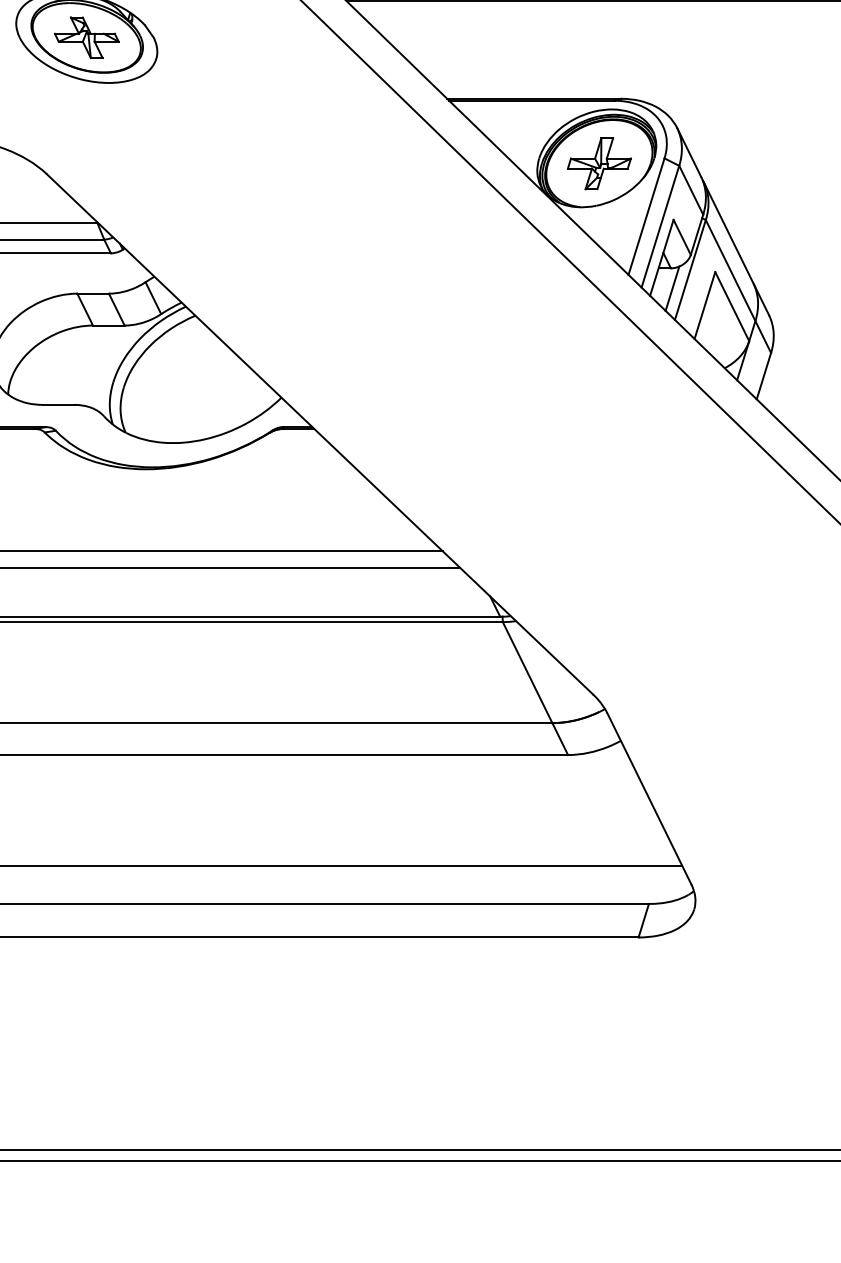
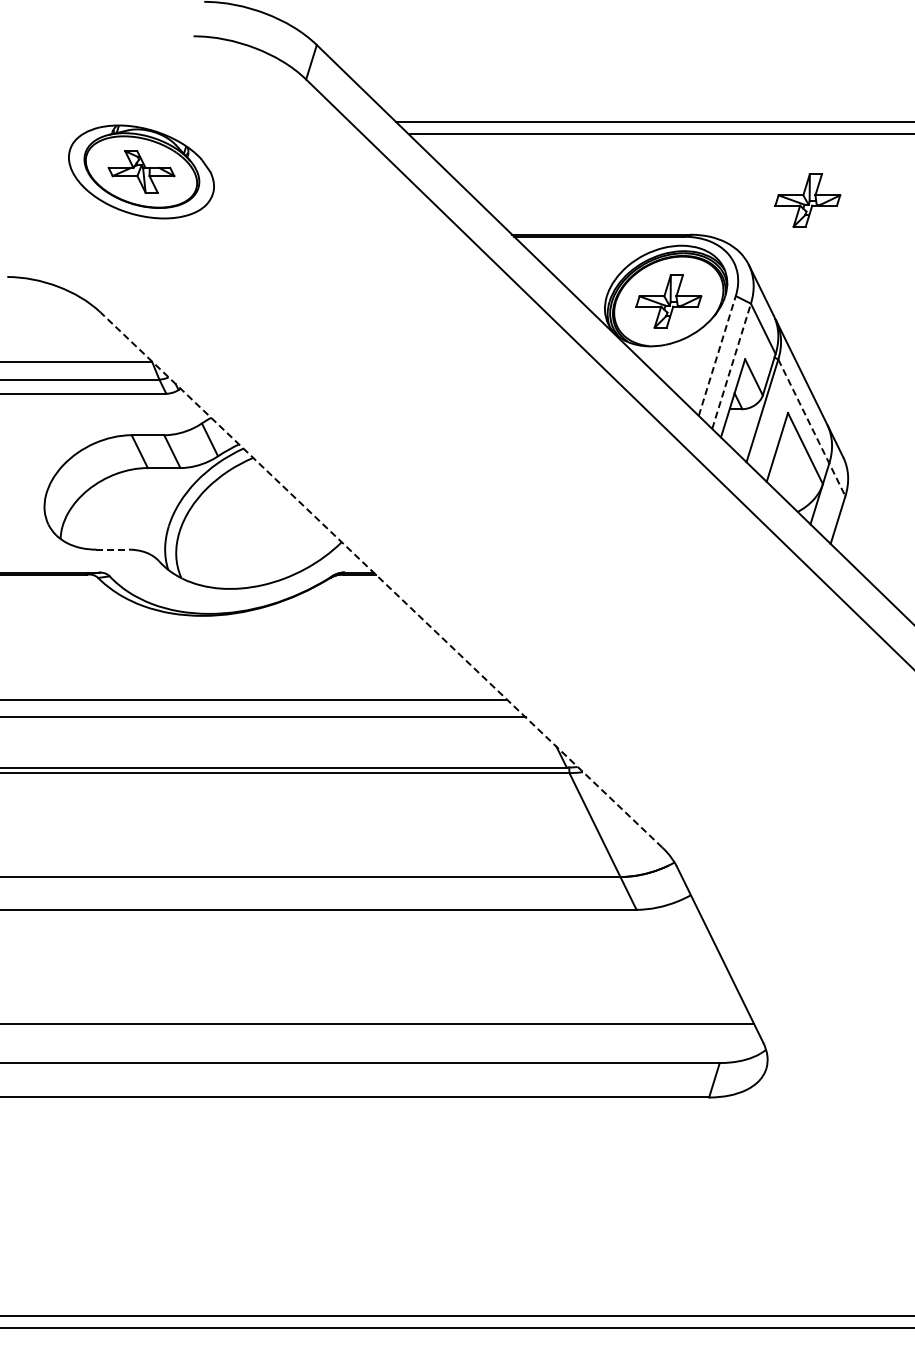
part: (734, 65) -> (807, 200), added
line: (646, 216) -> (717, 355), solid -> dashed
line: (660, 226) -> (731, 366), solid -> dashed
line: (739, 287) -> (812, 428), solid -> dashed
line: (672, 288) -> (743, 429), removed
line: (59, 404) -> (113, 549), solid -> dashed
line: (320, 433) -> (381, 579), solid -> dashed

